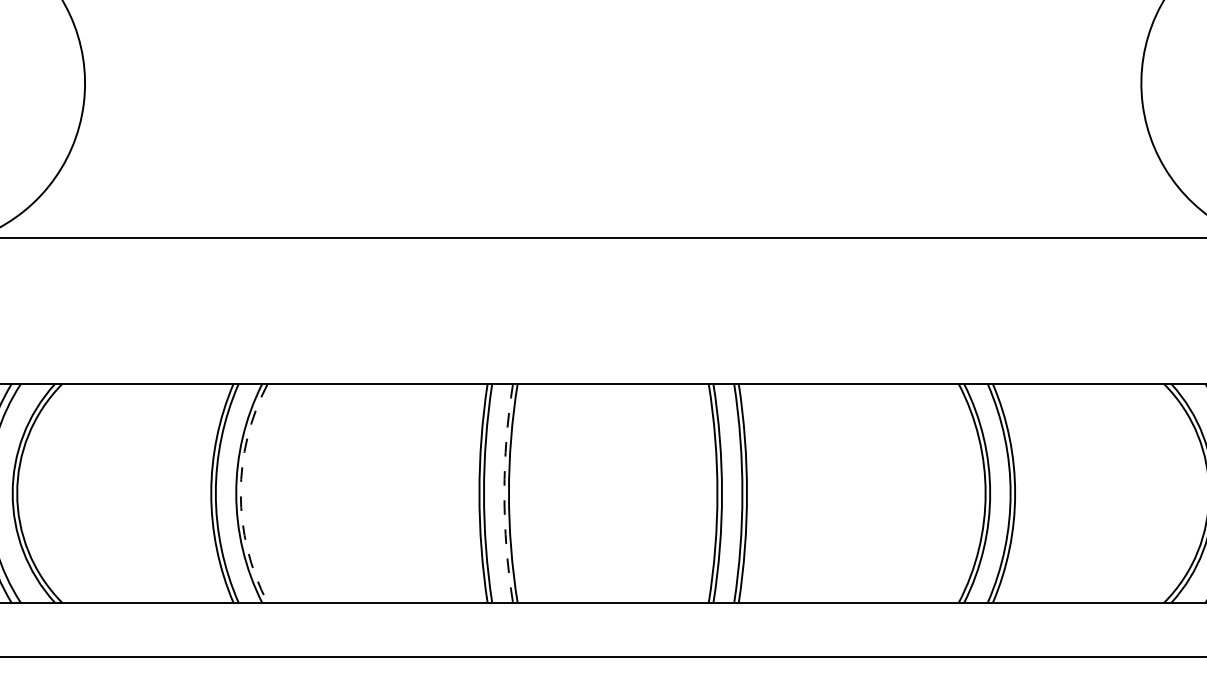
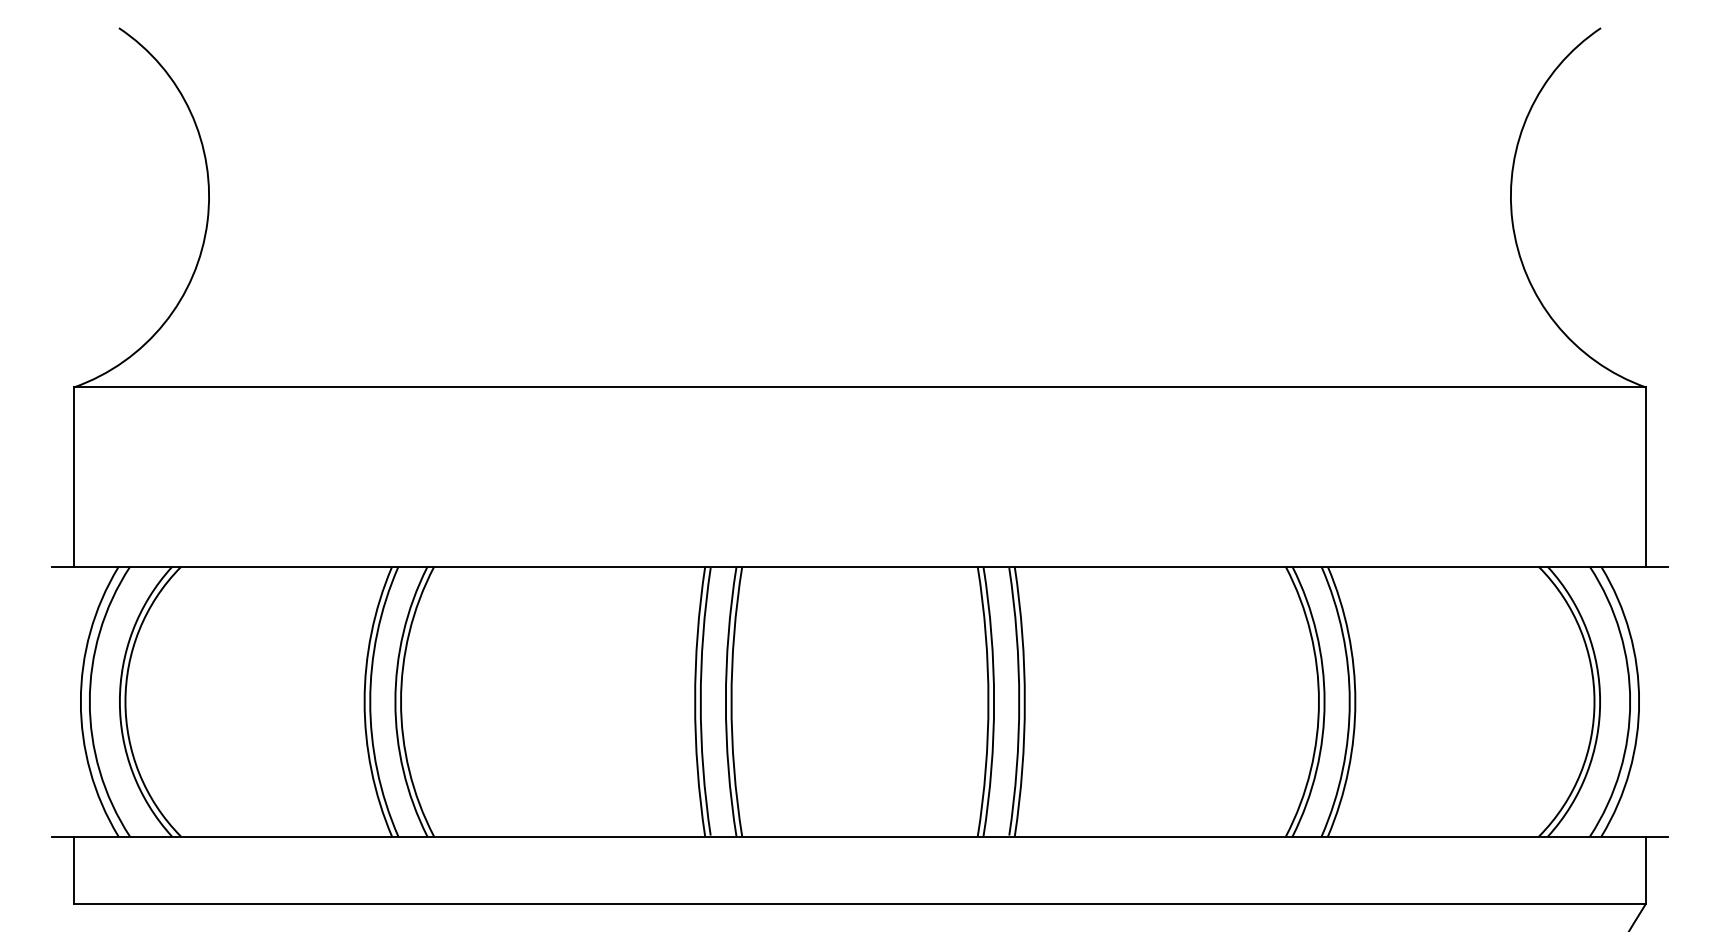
arc: (241, 493) -> (401, 701), dashed -> solid
arc: (504, 493) -> (725, 701), dashed -> solid

